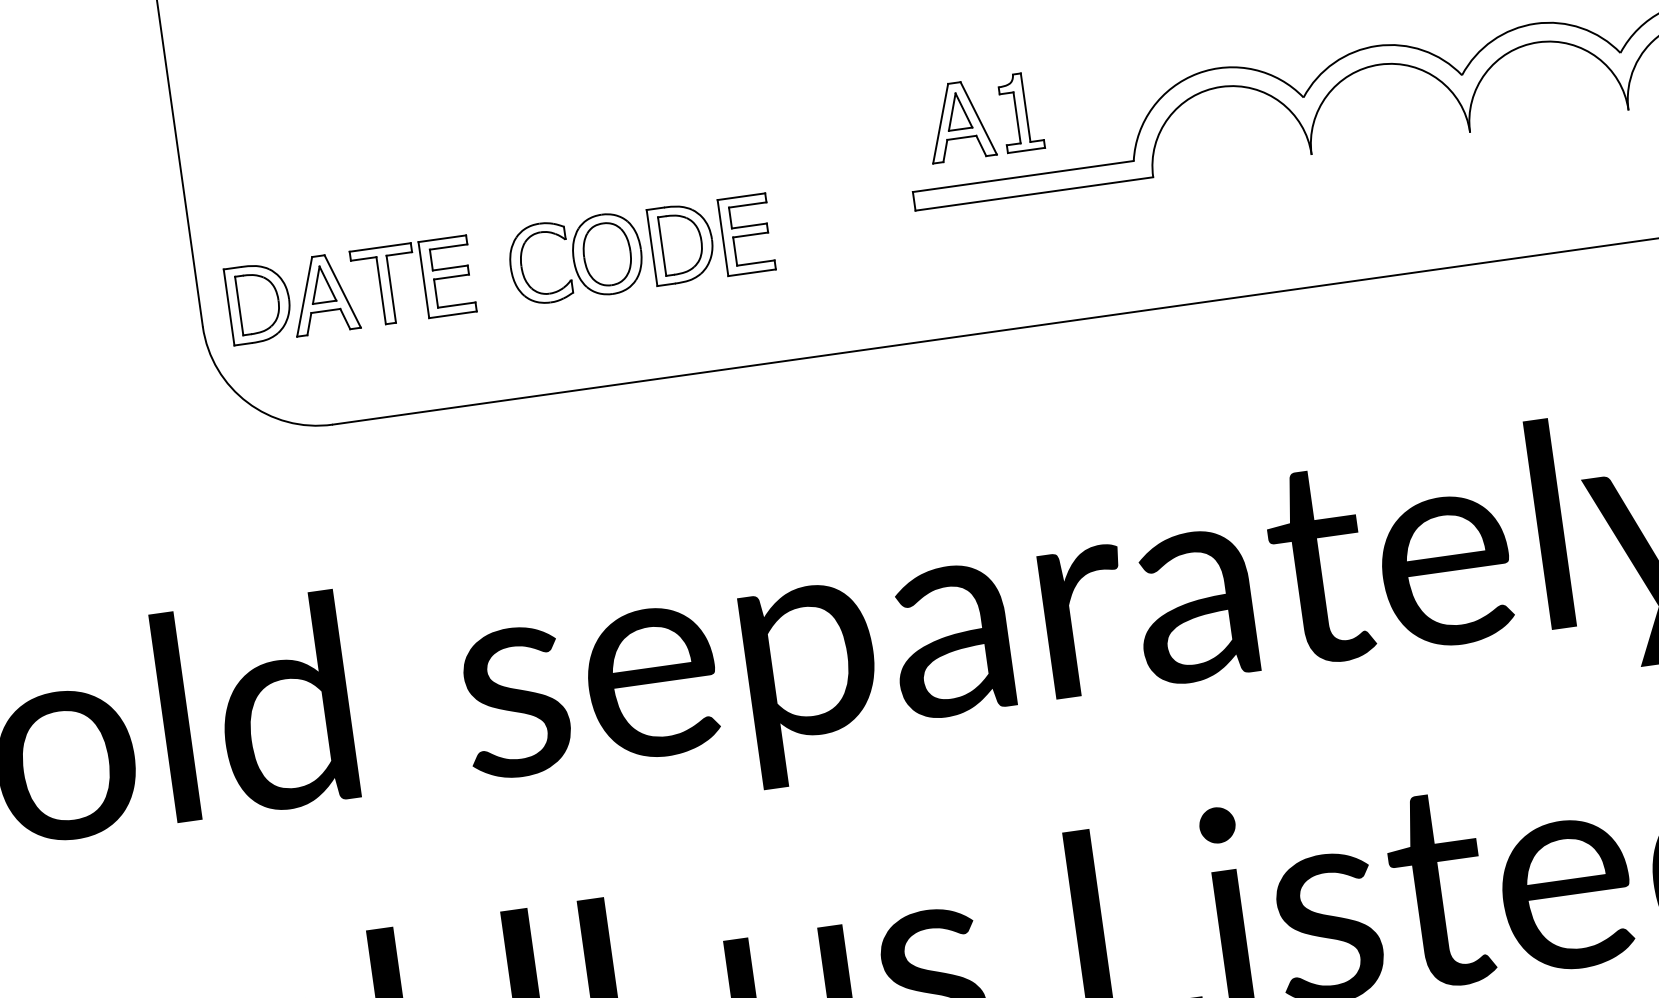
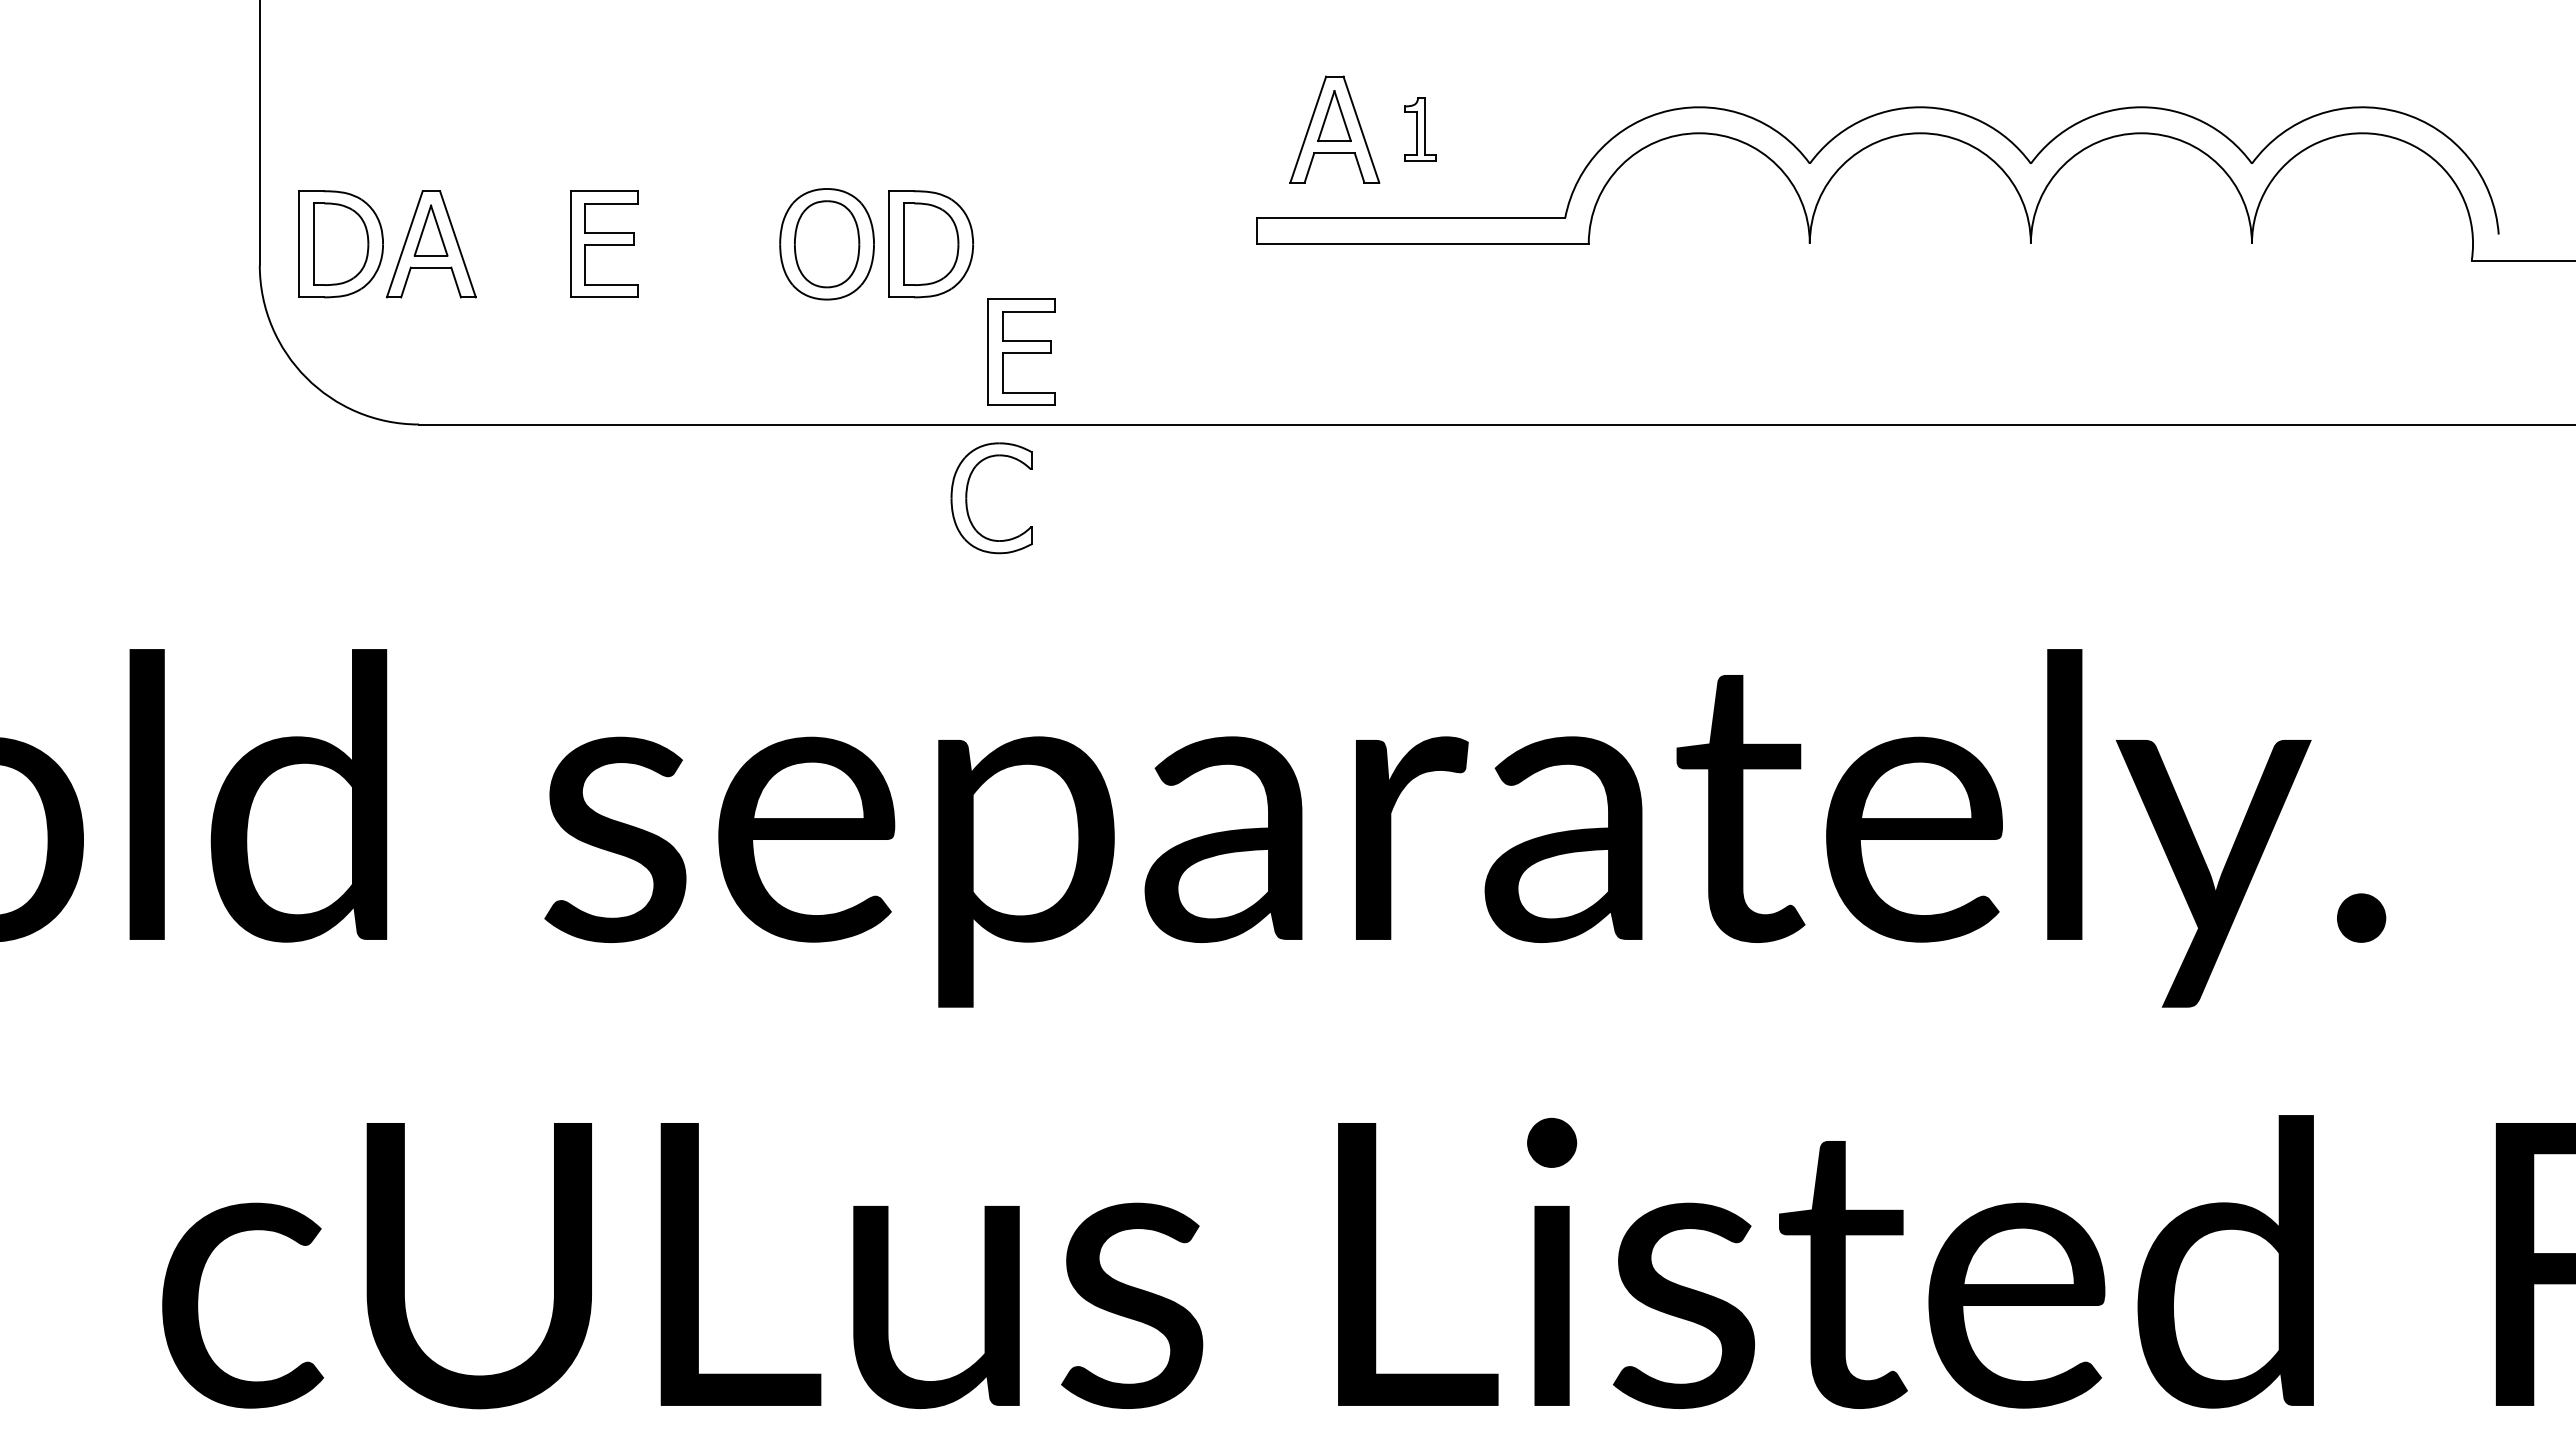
part: (1021, 112) -> (1420, 129), size x0.6
part: (746, 234) -> (1021, 351), moved
part: (522, 266) -> (967, 498), moved
part: (385, 284) -> (517, 243), removed

